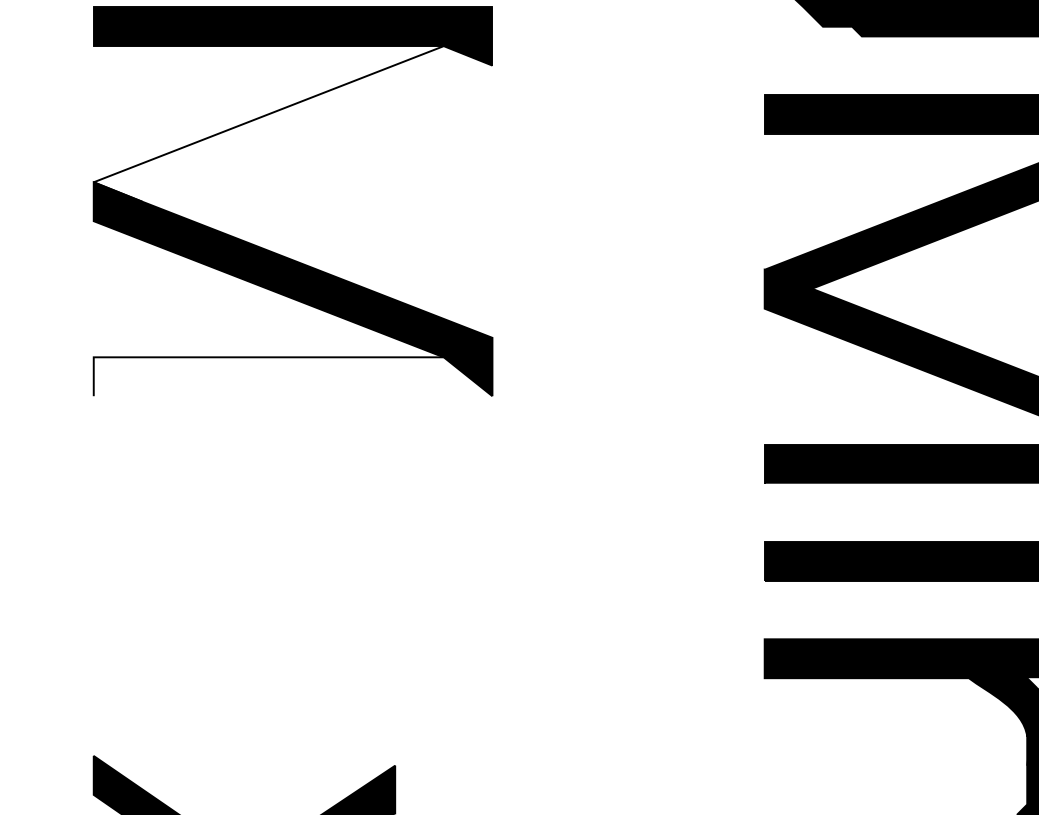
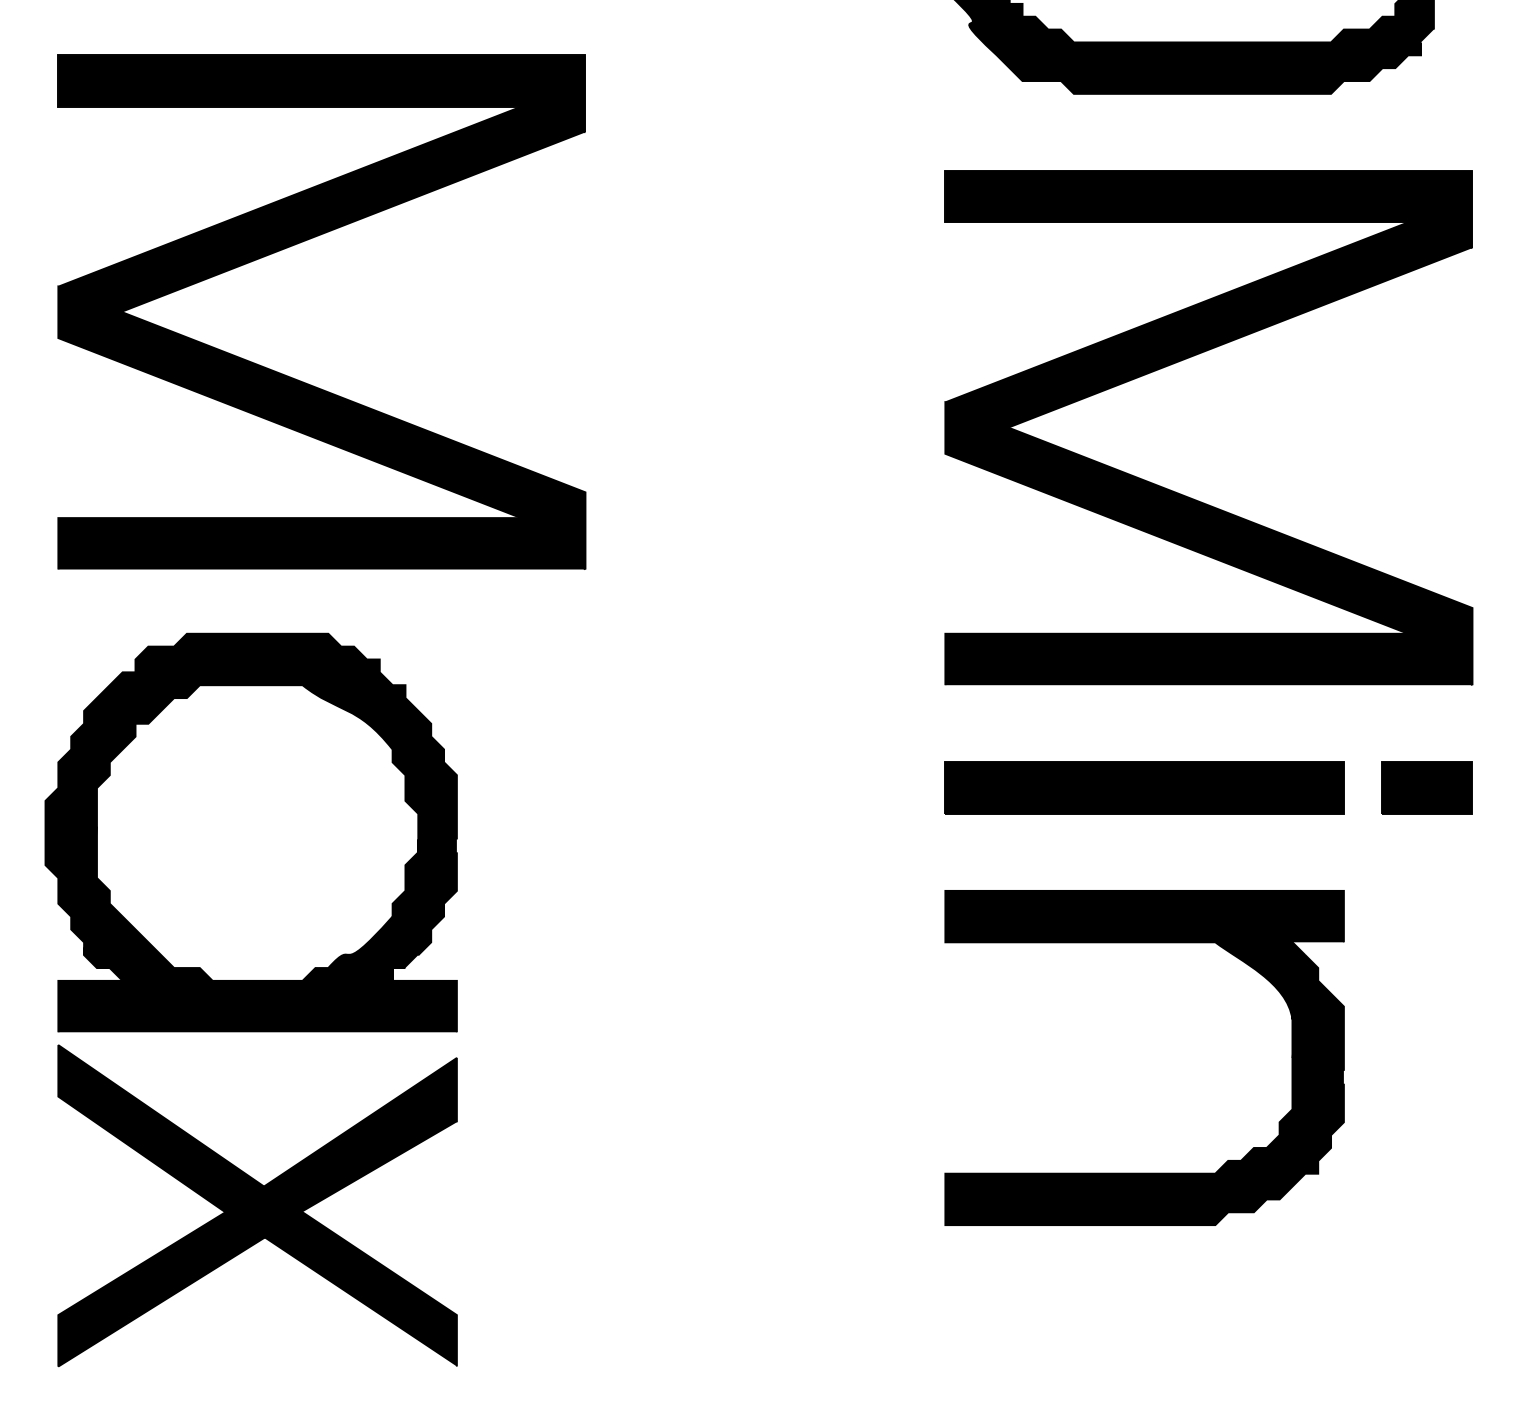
fill: (292, 123) -> (321, 209), added
fill: (292, 376) -> (321, 543), added
part: (239, 595) -> (250, 832), added

